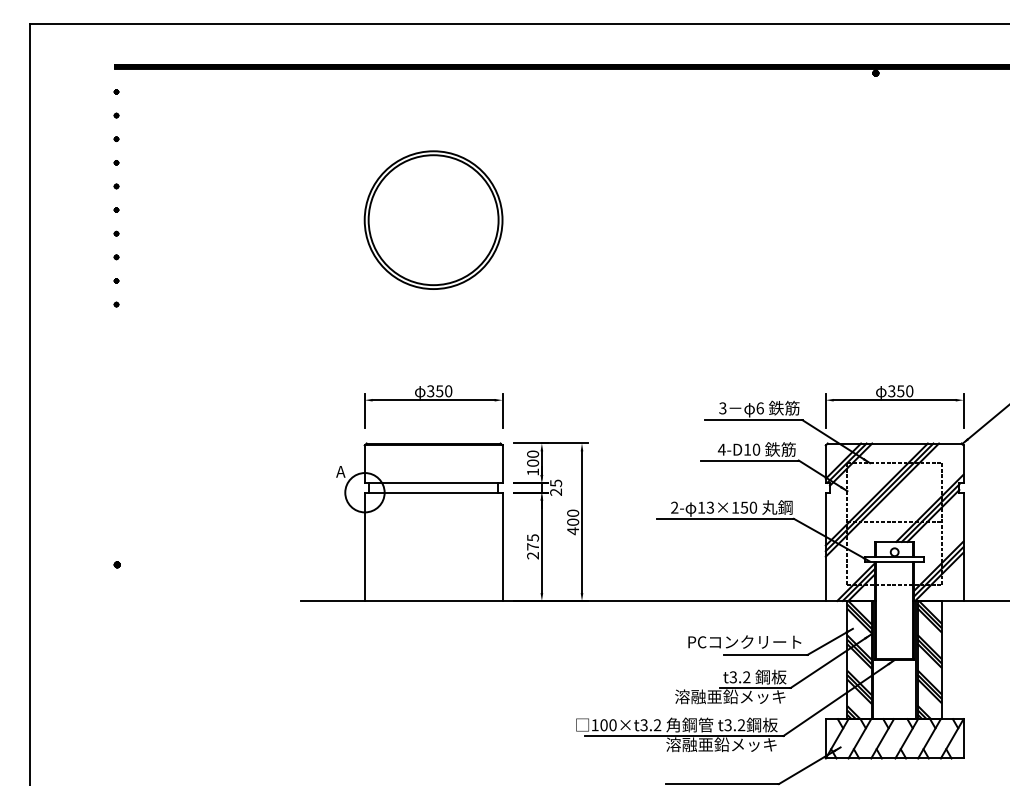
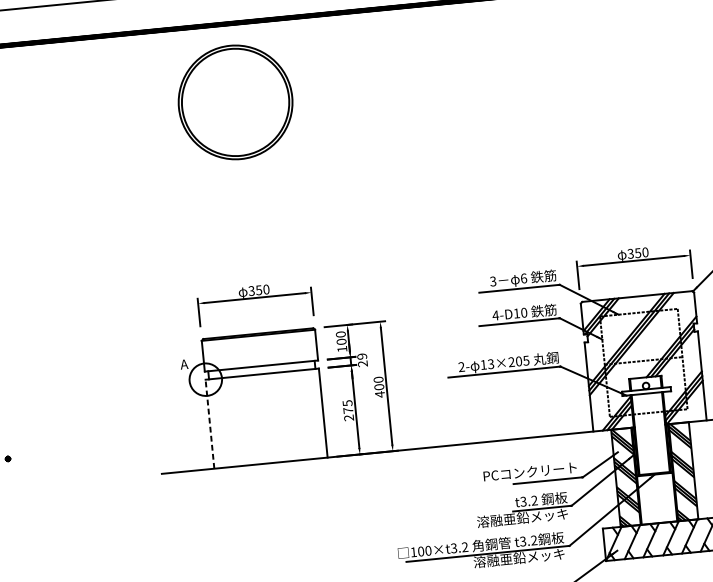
part: (433, 219) -> (235, 101), moved
text: (555, 483) -> (361, 356), 25 -> 29
text: (744, 507) -> (519, 361), 13×150 -> 13×205
line: (364, 546) -> (209, 423), solid -> dashed

